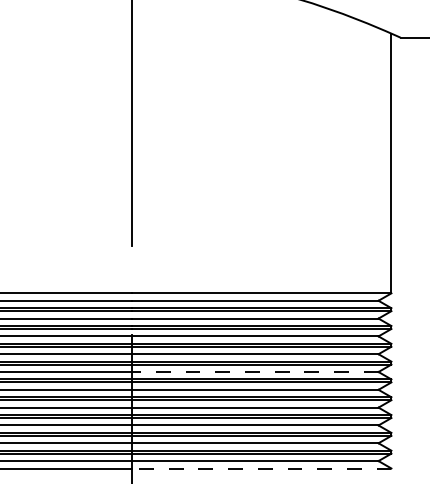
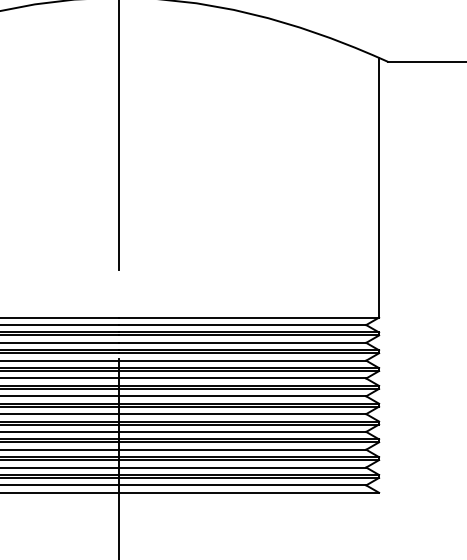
line: (254, 372) -> (242, 396), dashed -> solid
line: (261, 468) -> (249, 492), dashed -> solid

